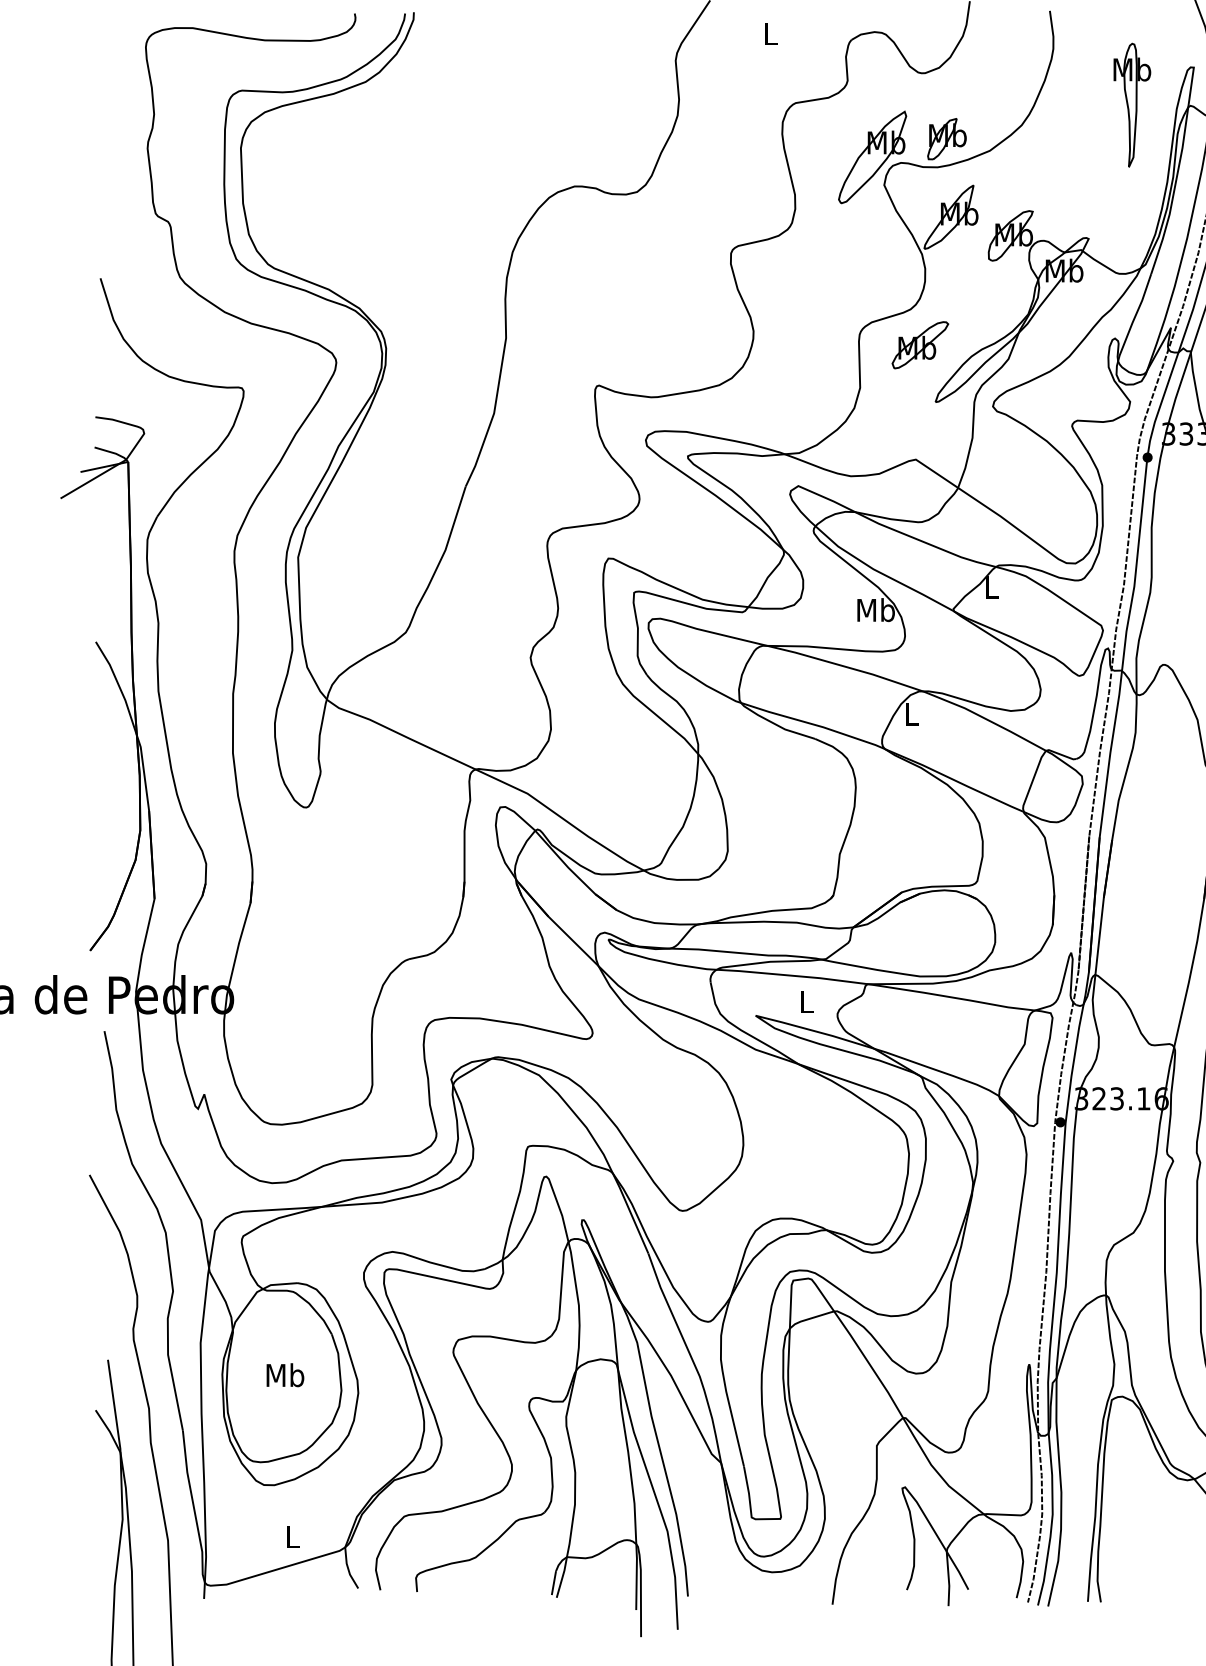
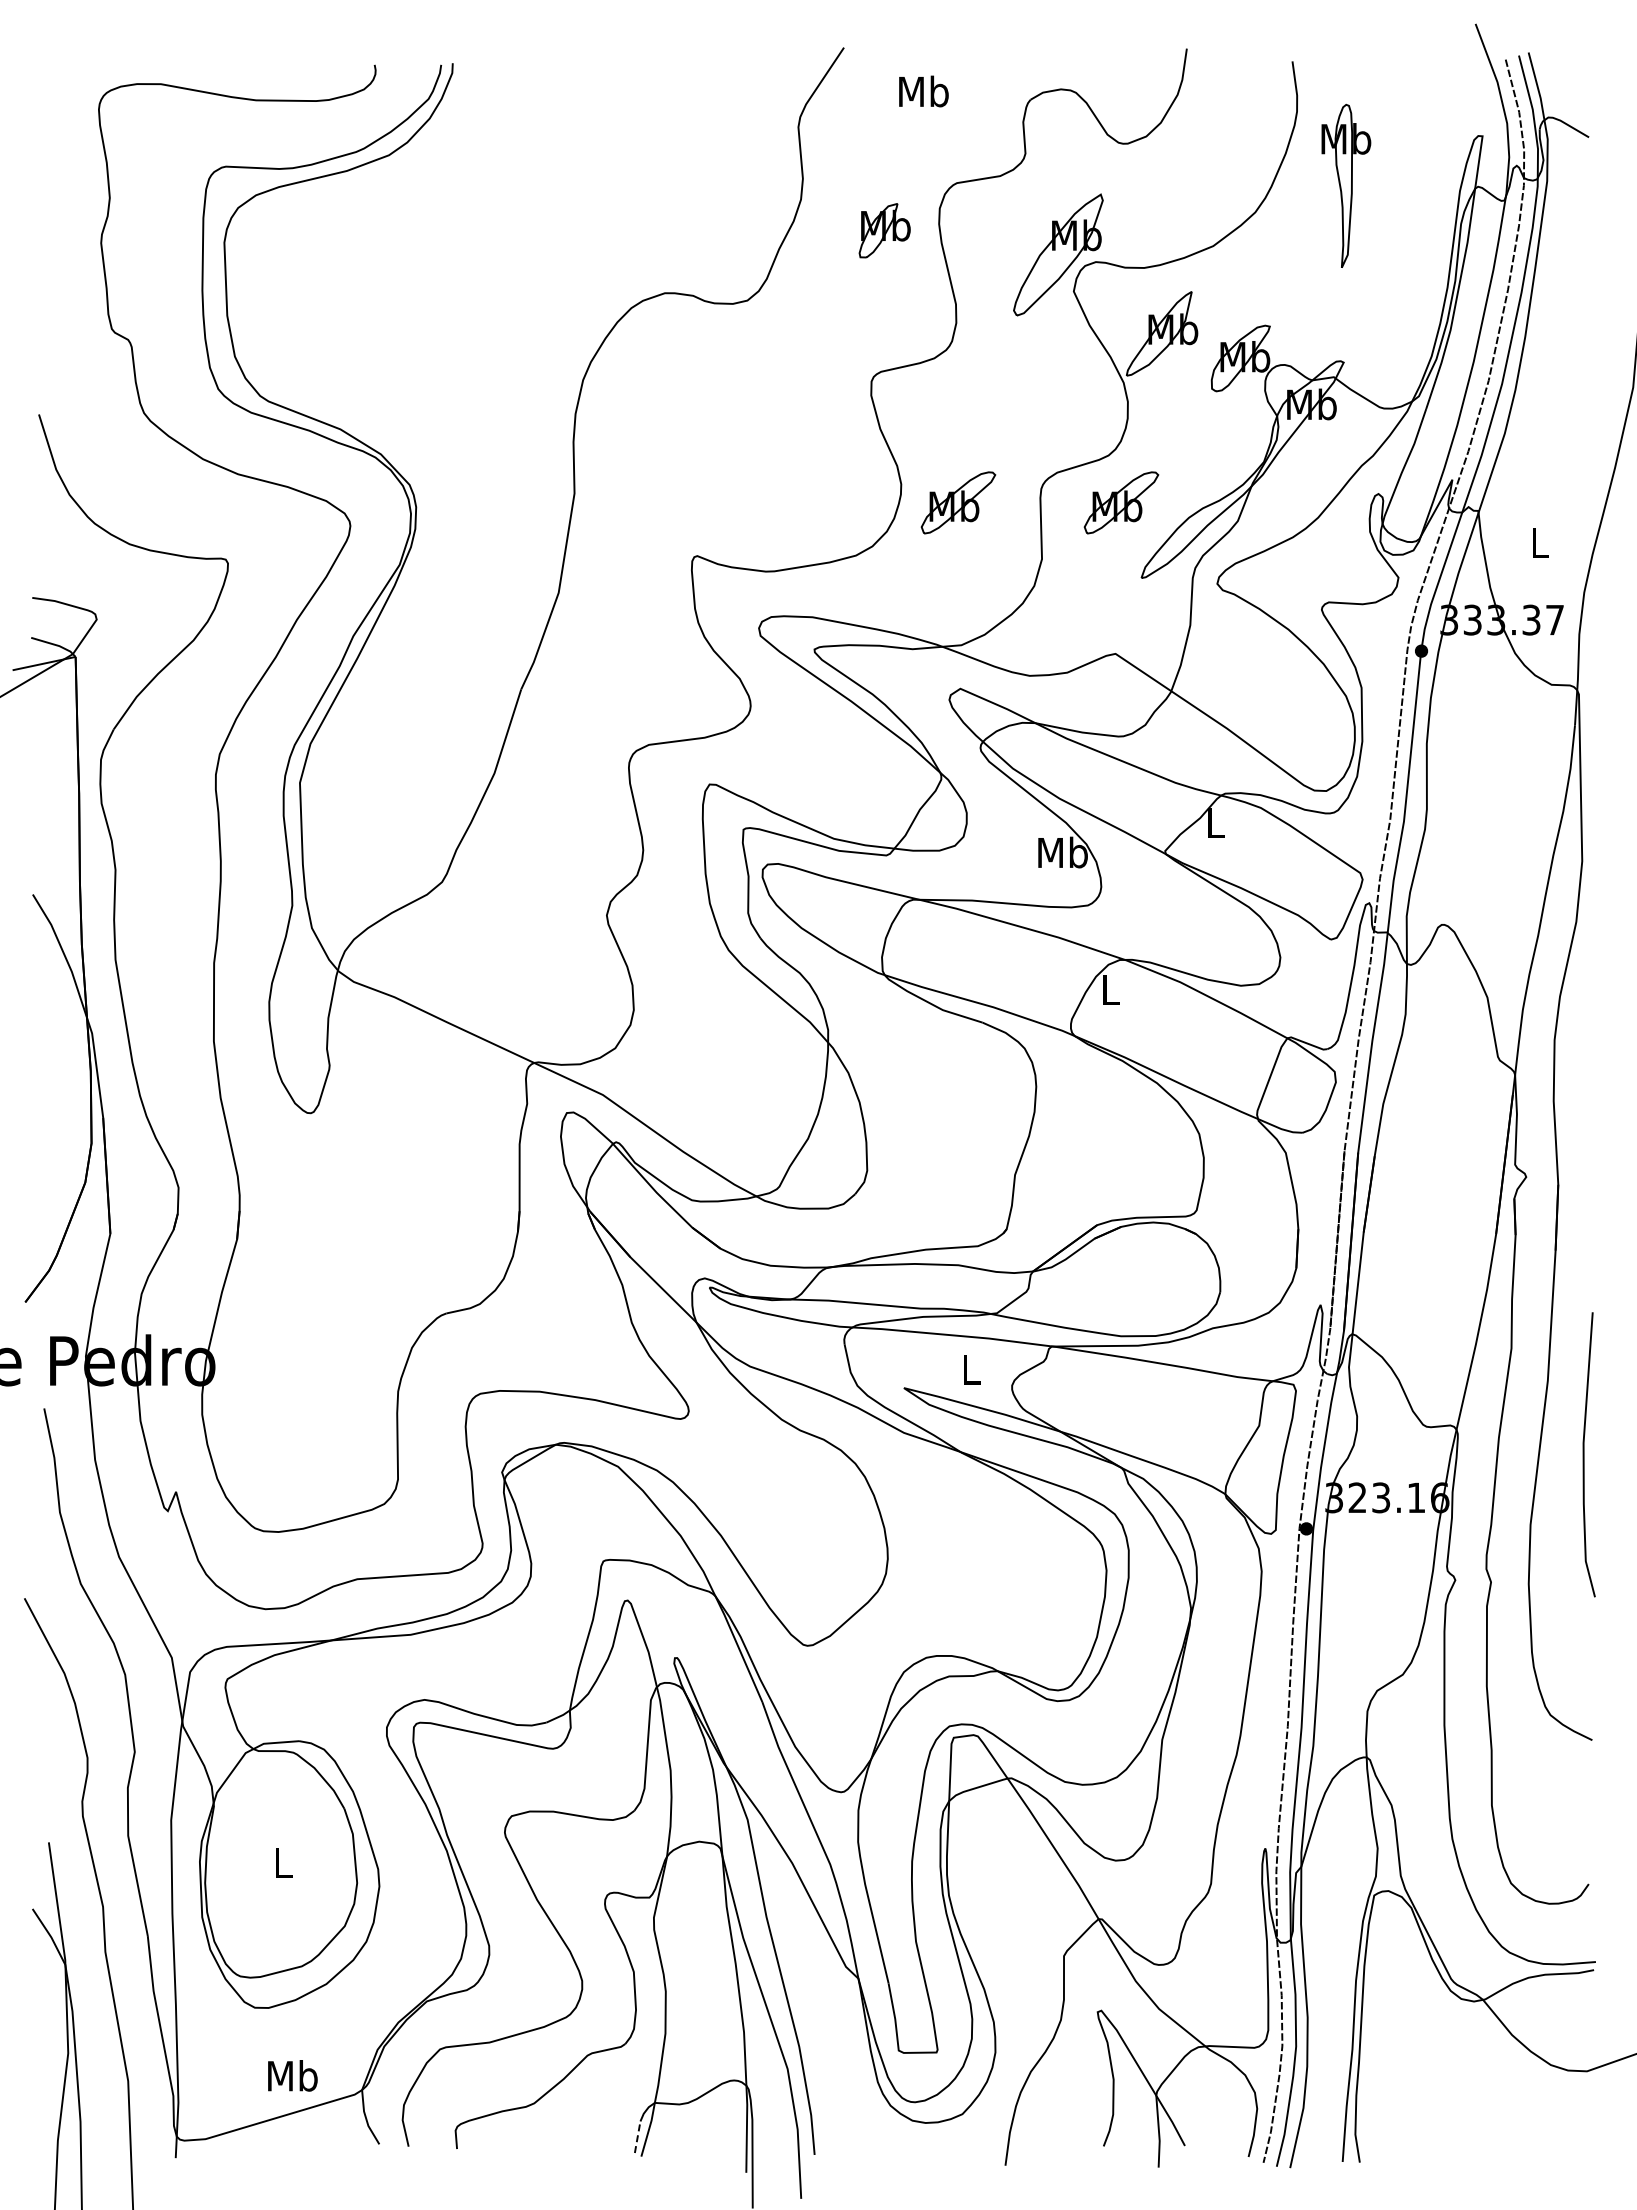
text: (770, 33) -> (923, 91), L -> Mb
part: (1132, 104) -> (1346, 185), moved
part: (946, 138) -> (884, 230), moved
part: (796, 344) -> (958, 502), added
text: (284, 1375) -> (282, 1862), Mb -> L
text: (292, 1536) -> (292, 2075), L -> Mb
line: (553, 1582) -> (637, 2136), solid -> dashed

